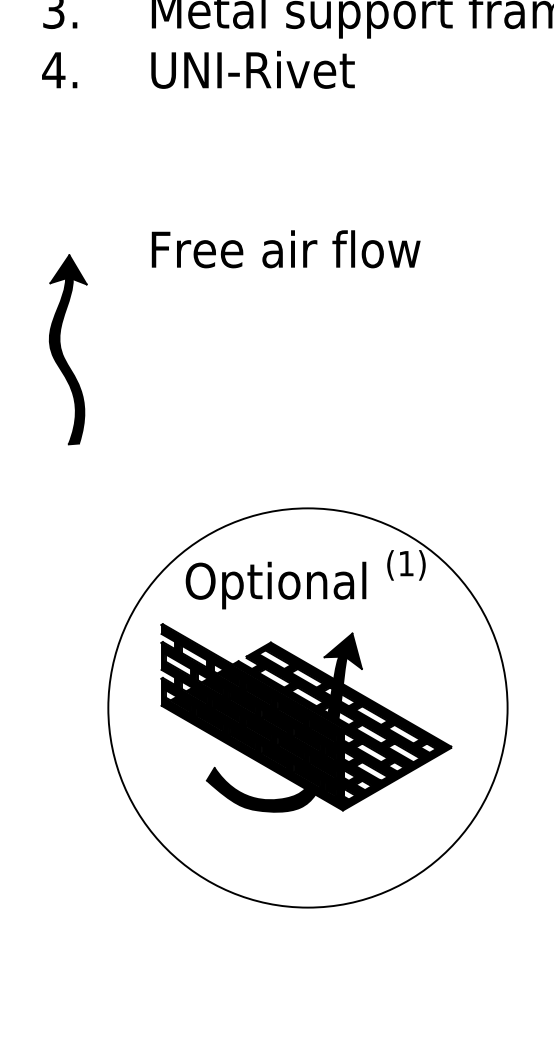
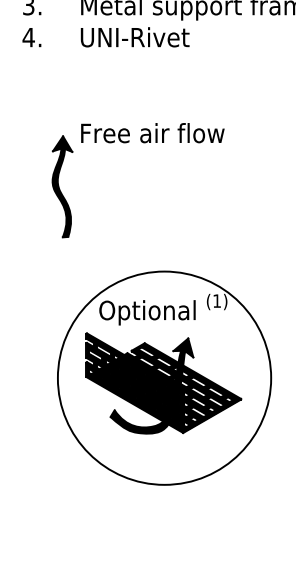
part: (68, 349) -> (62, 186), moved

